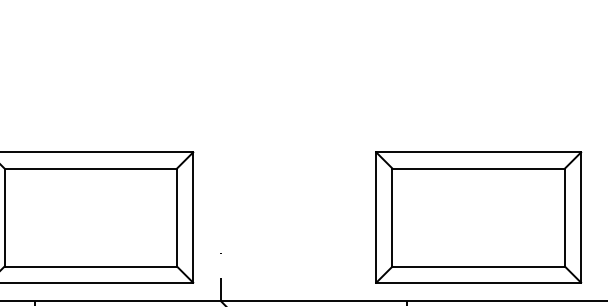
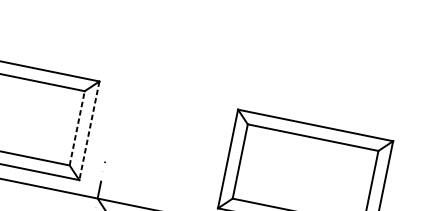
line: (177, 217) -> (77, 128), solid -> dashed
line: (193, 218) -> (89, 131), solid -> dashed

